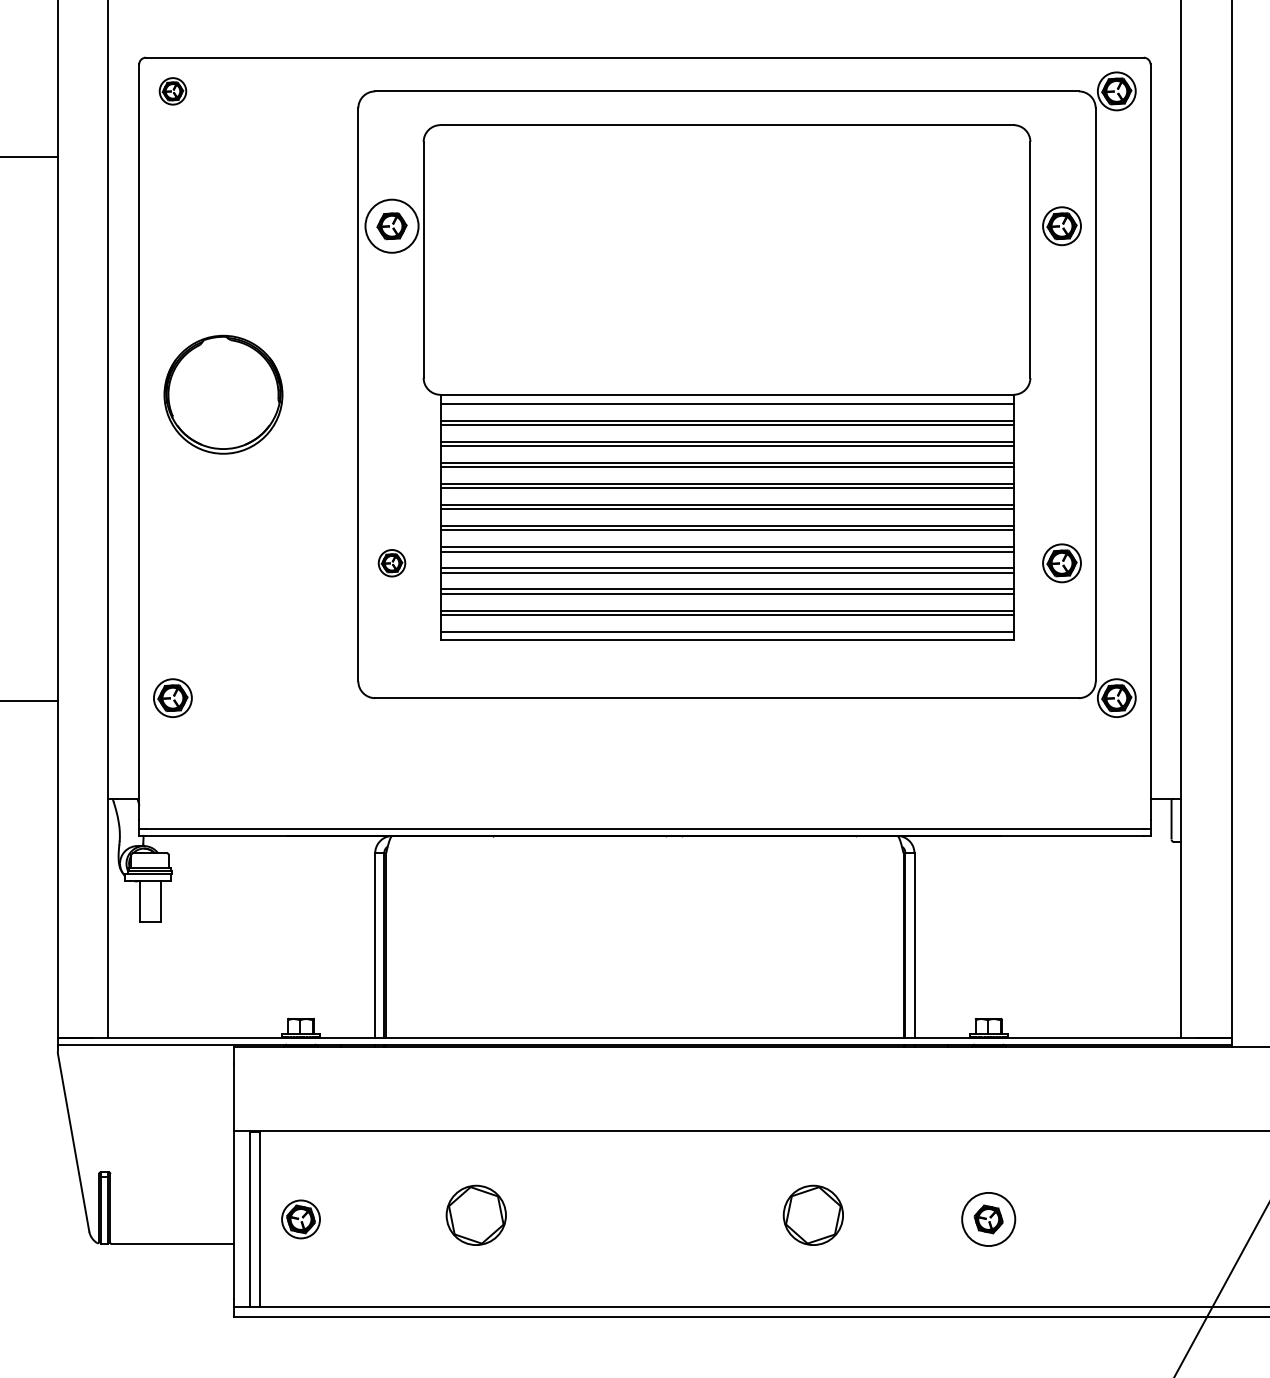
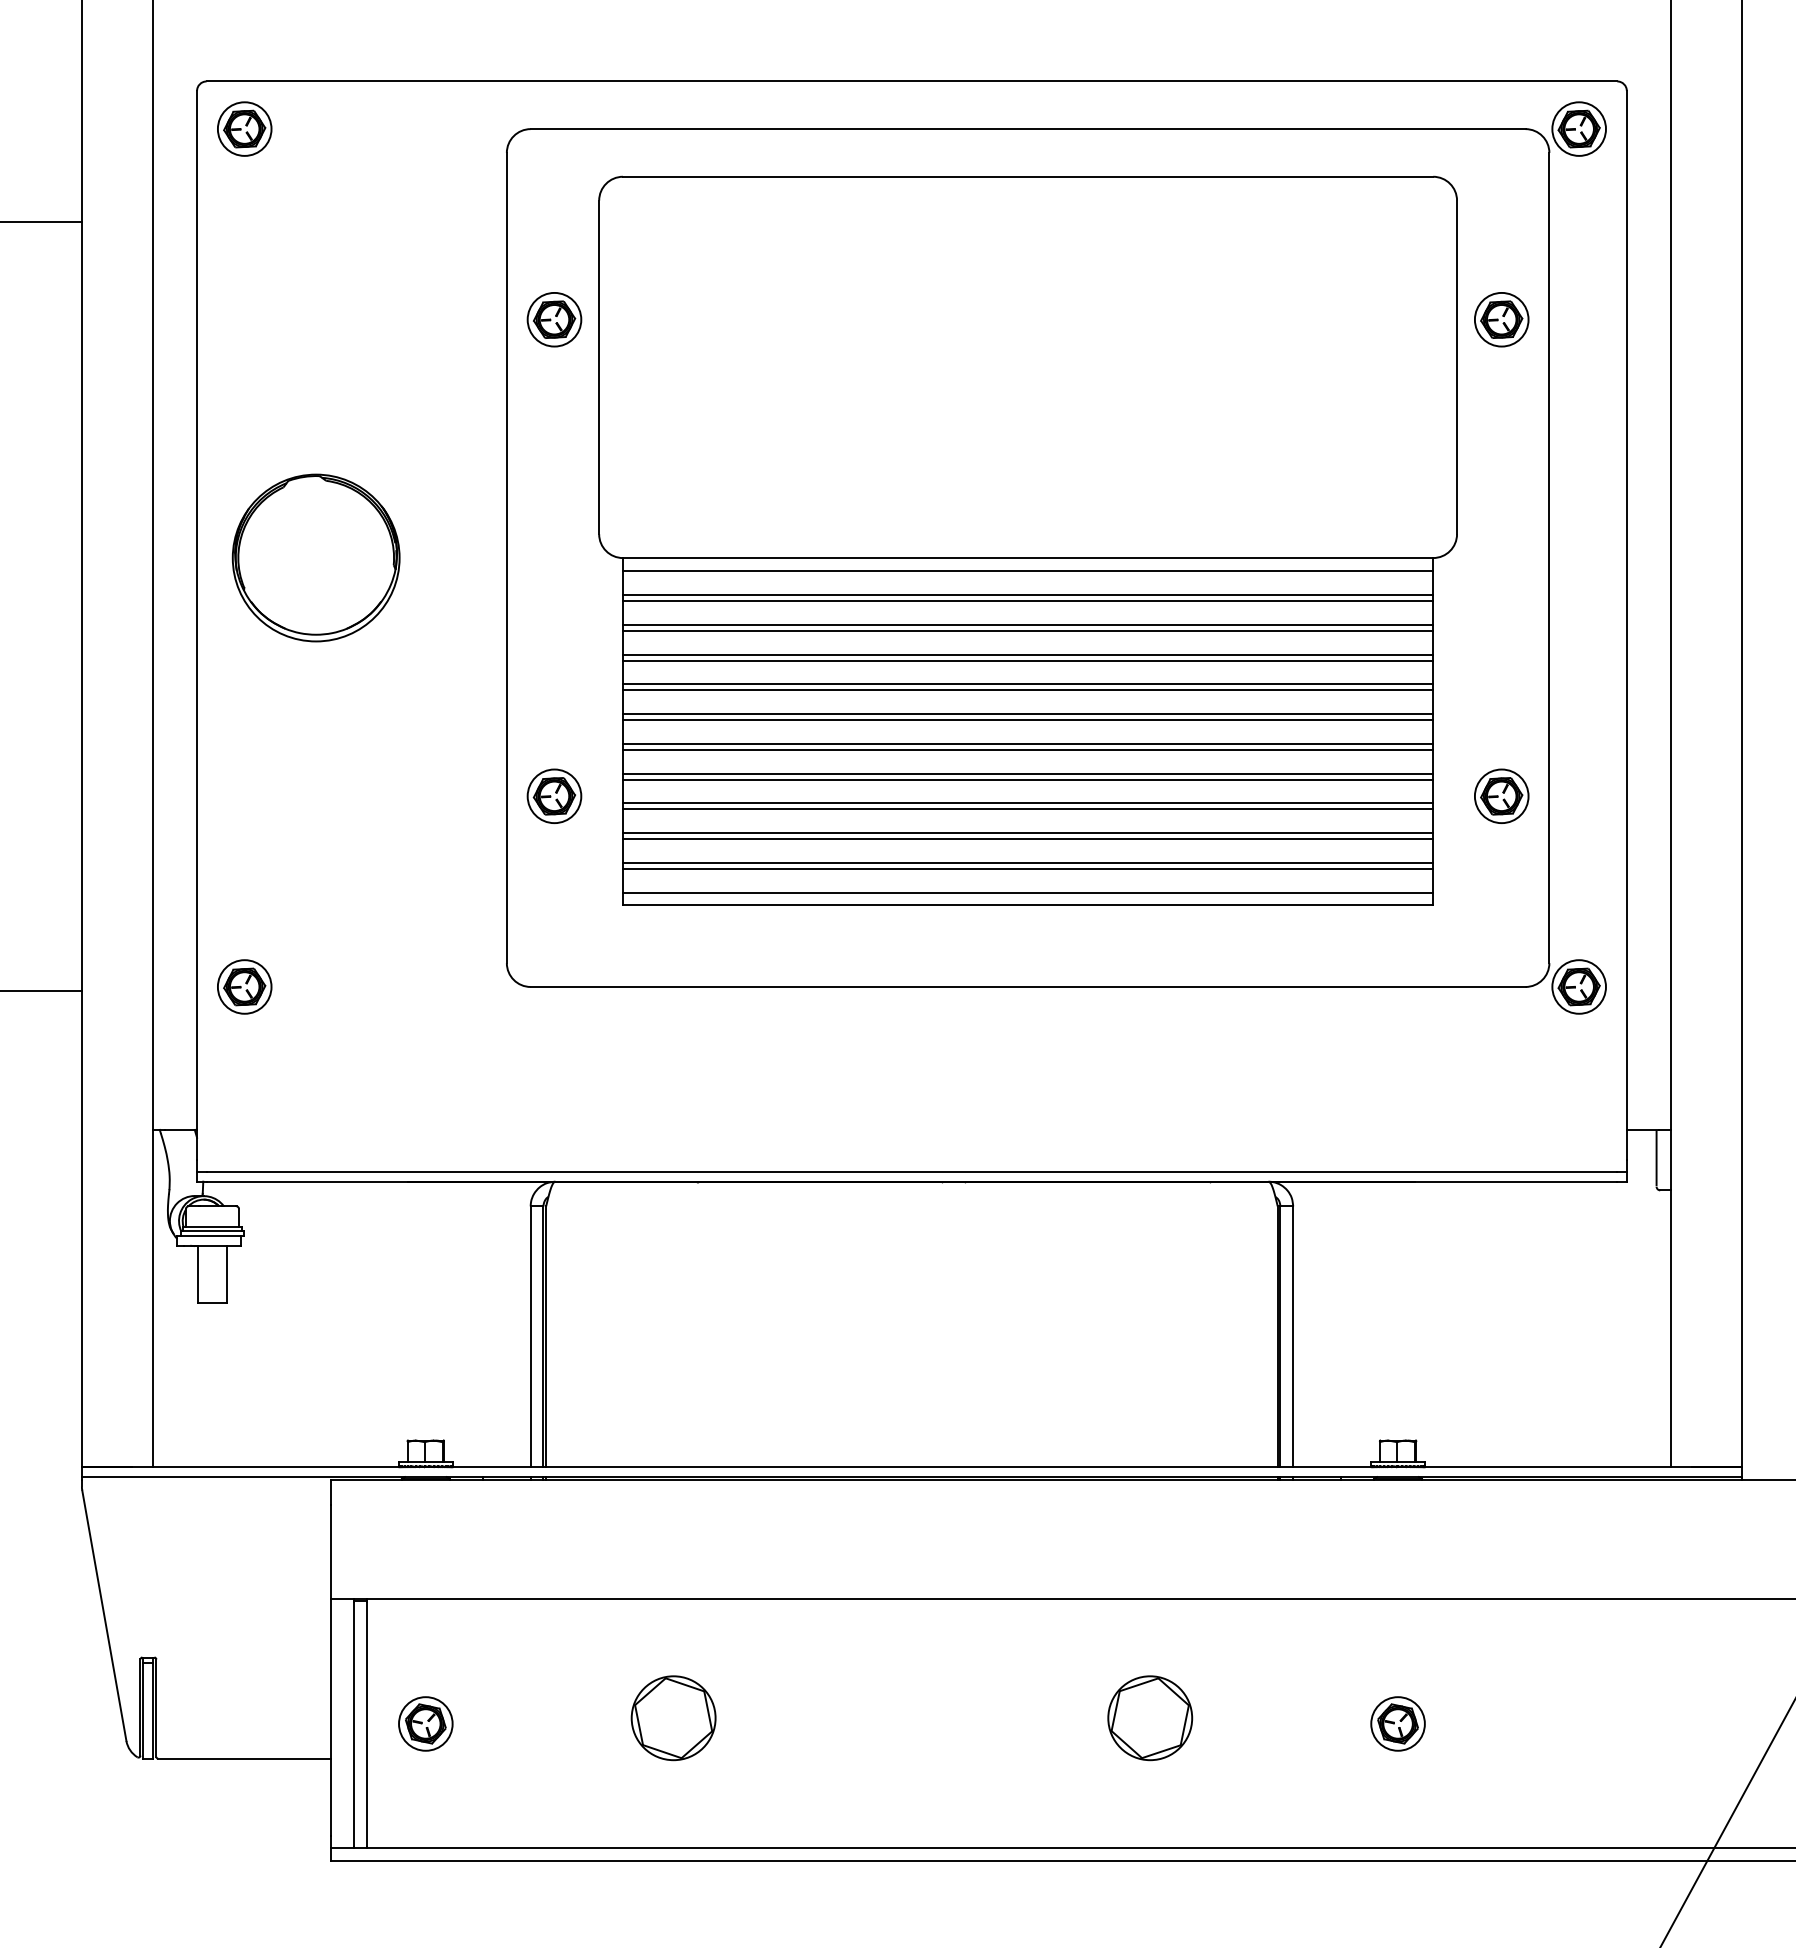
part: (172, 90) -> (244, 128), size x1.43
circle: (392, 226) -> (554, 319), size x0.71
part: (392, 562) -> (554, 795), size x1.43
circle: (988, 1219) -> (1397, 1723), size x0.71

